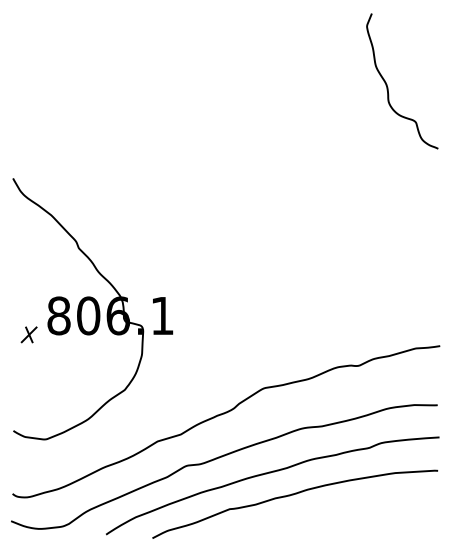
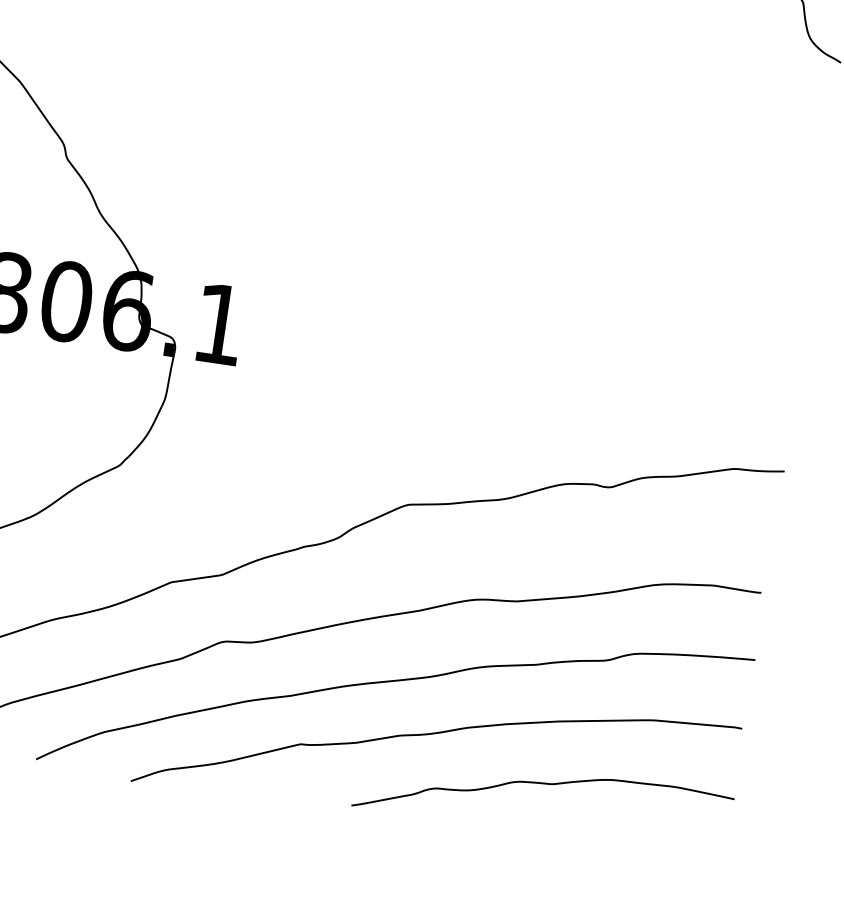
curve: (348, 511) -> (544, 785), added

